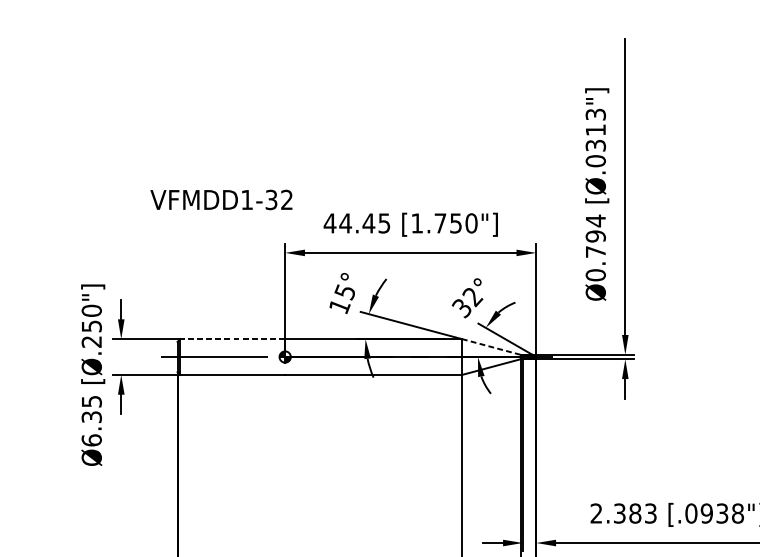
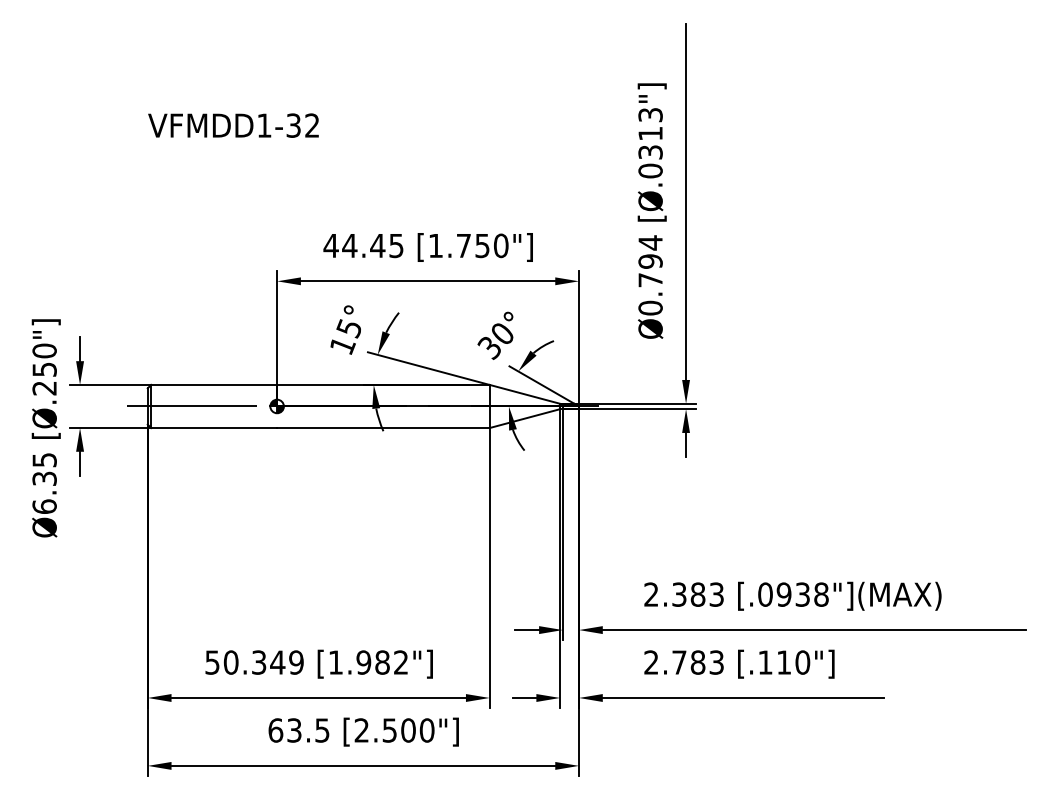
text: (221, 199) -> (233, 125), moved
text: (472, 297) -> (502, 334), 32° -> 30°
line: (233, 338) -> (214, 384), dashed -> solid
line: (490, 347) -> (524, 394), dashed -> solid

